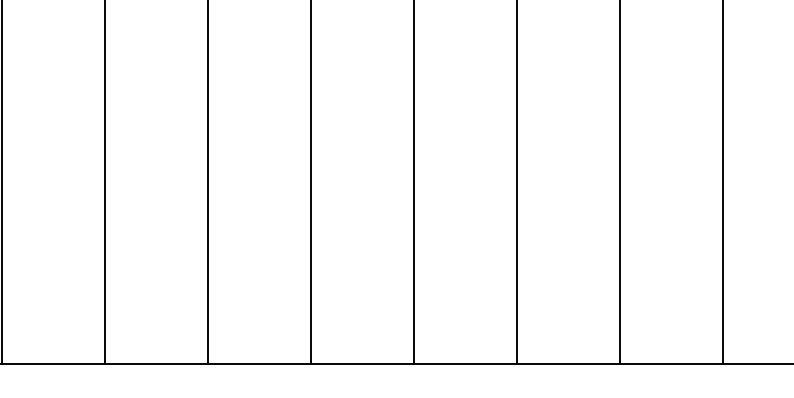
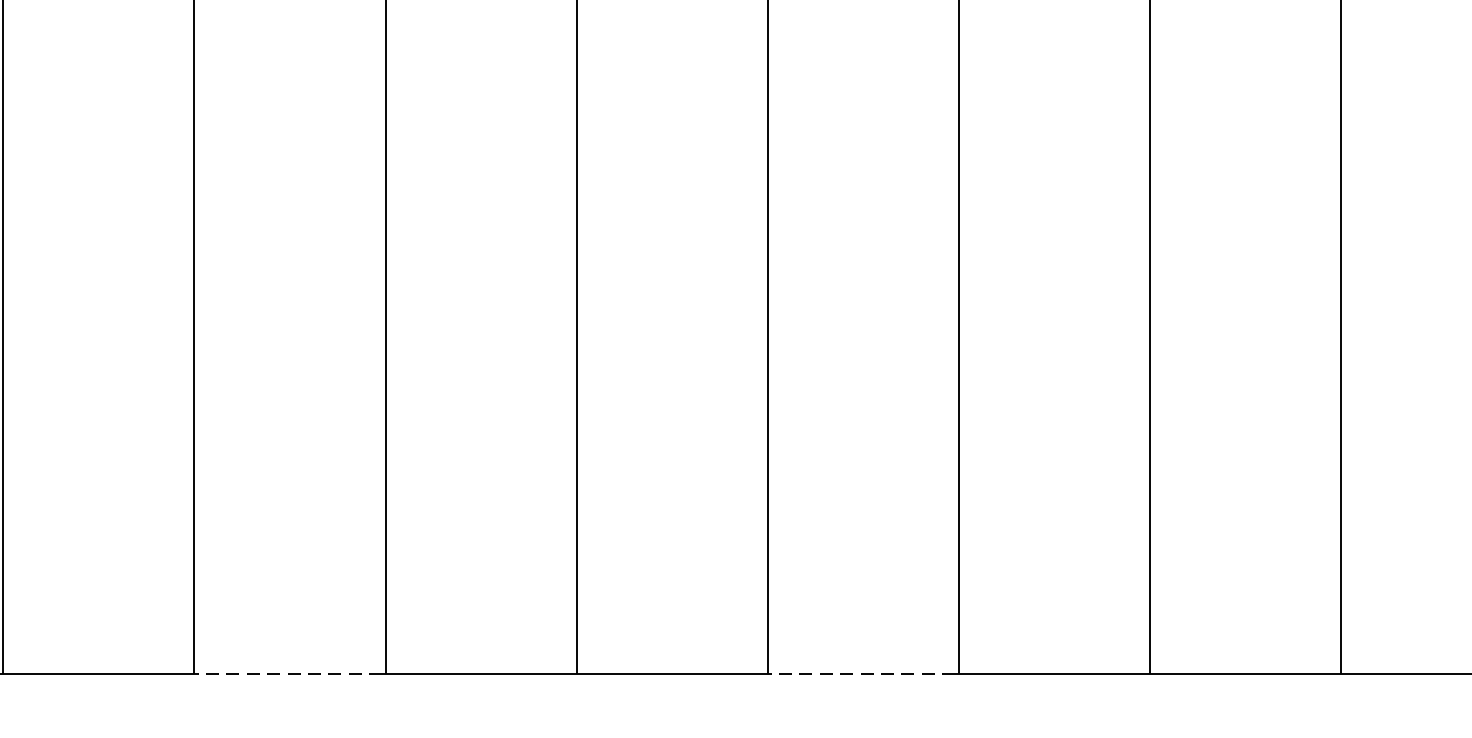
line: (156, 363) -> (289, 674), solid -> dashed
line: (465, 363) -> (863, 674), solid -> dashed

